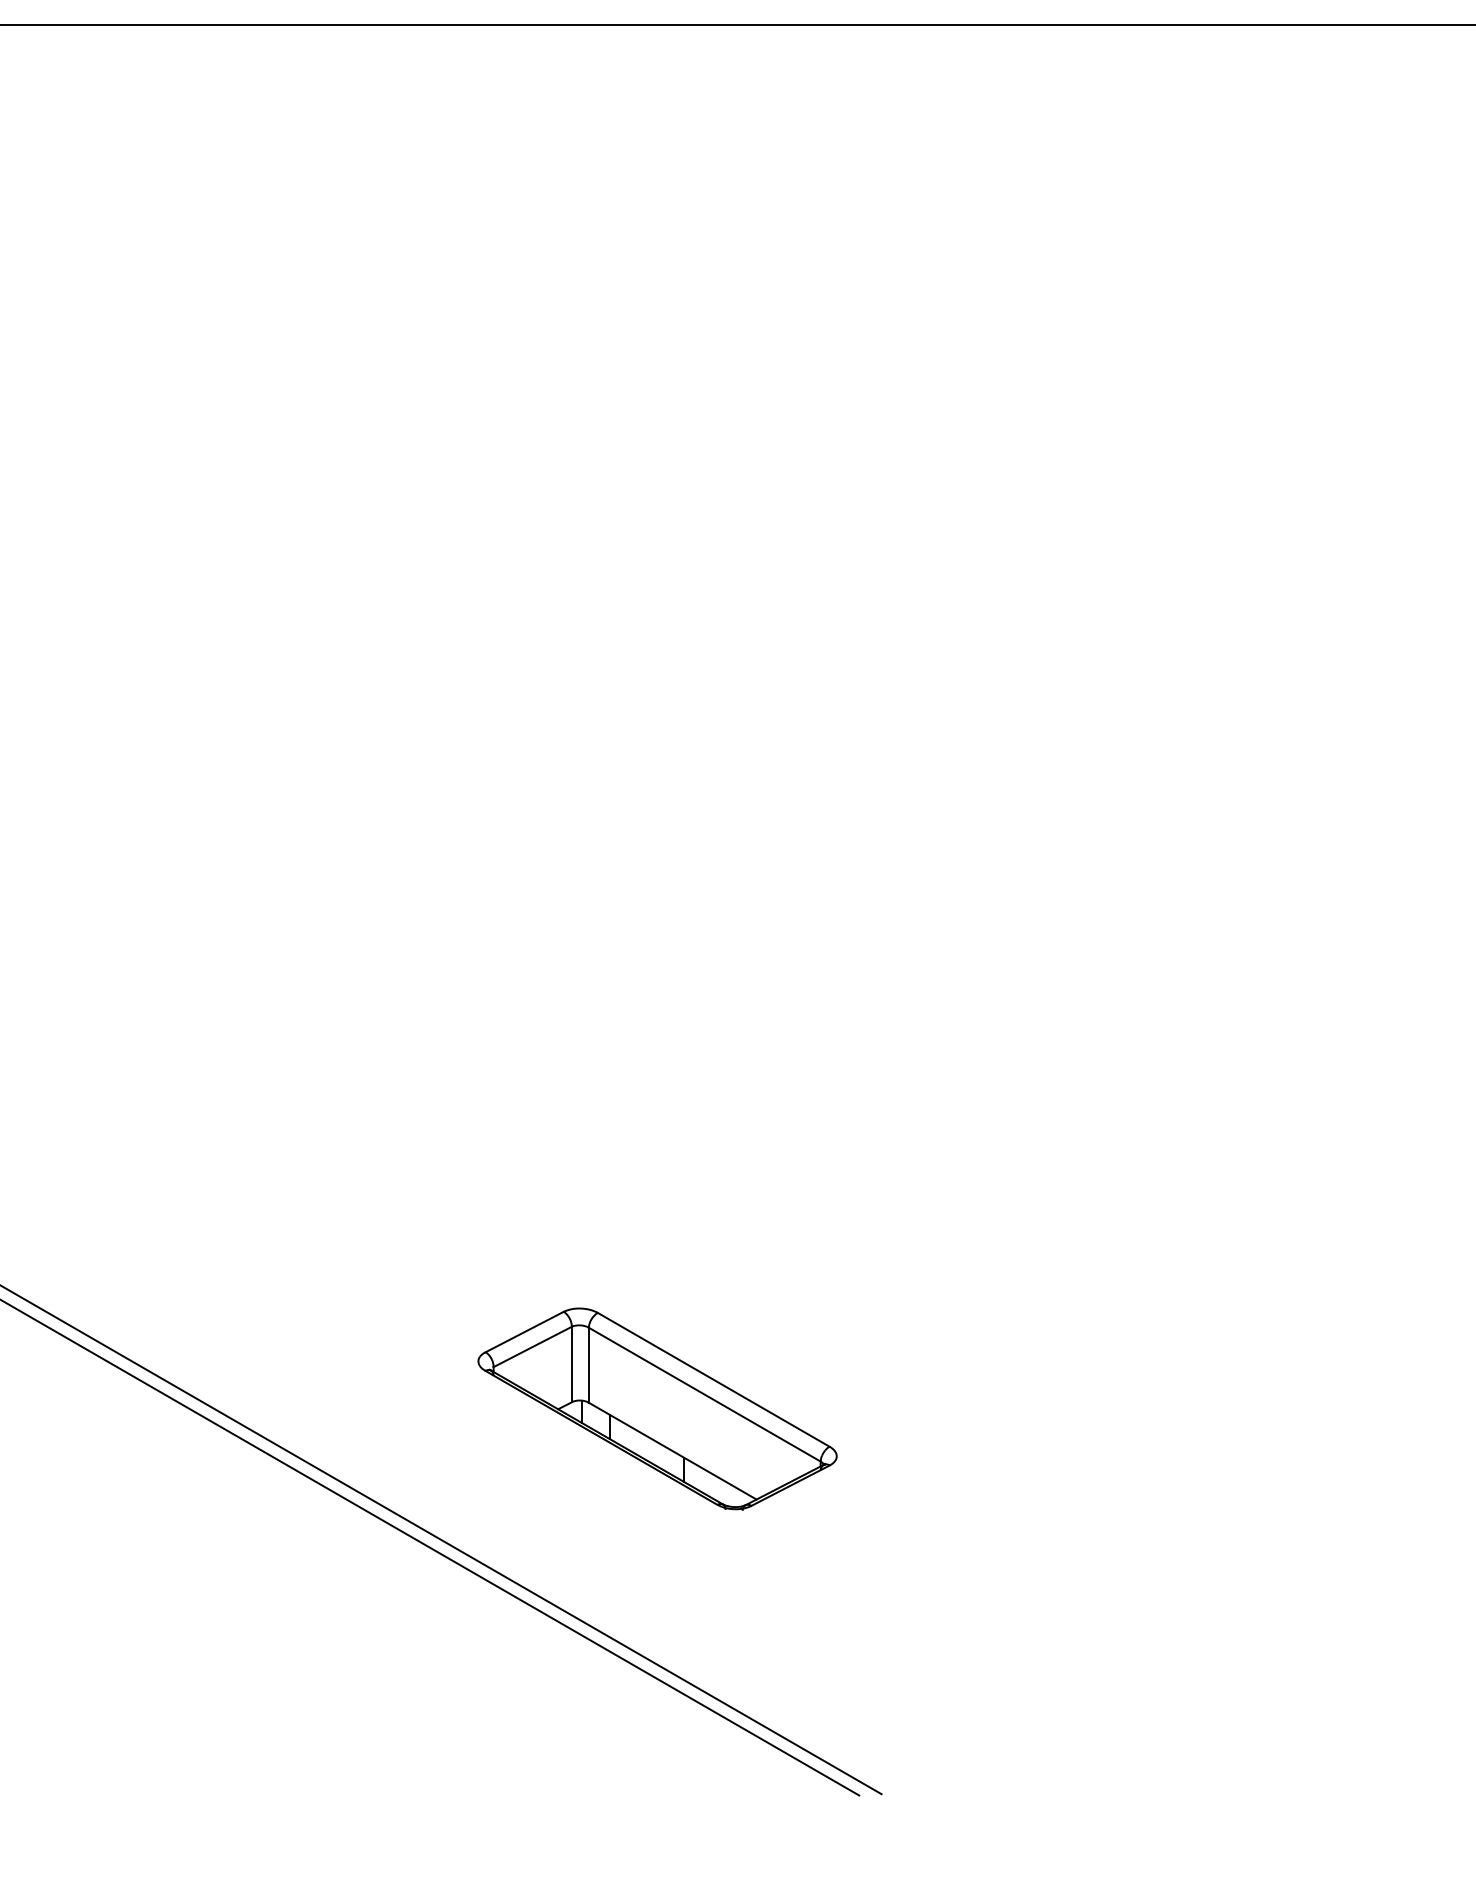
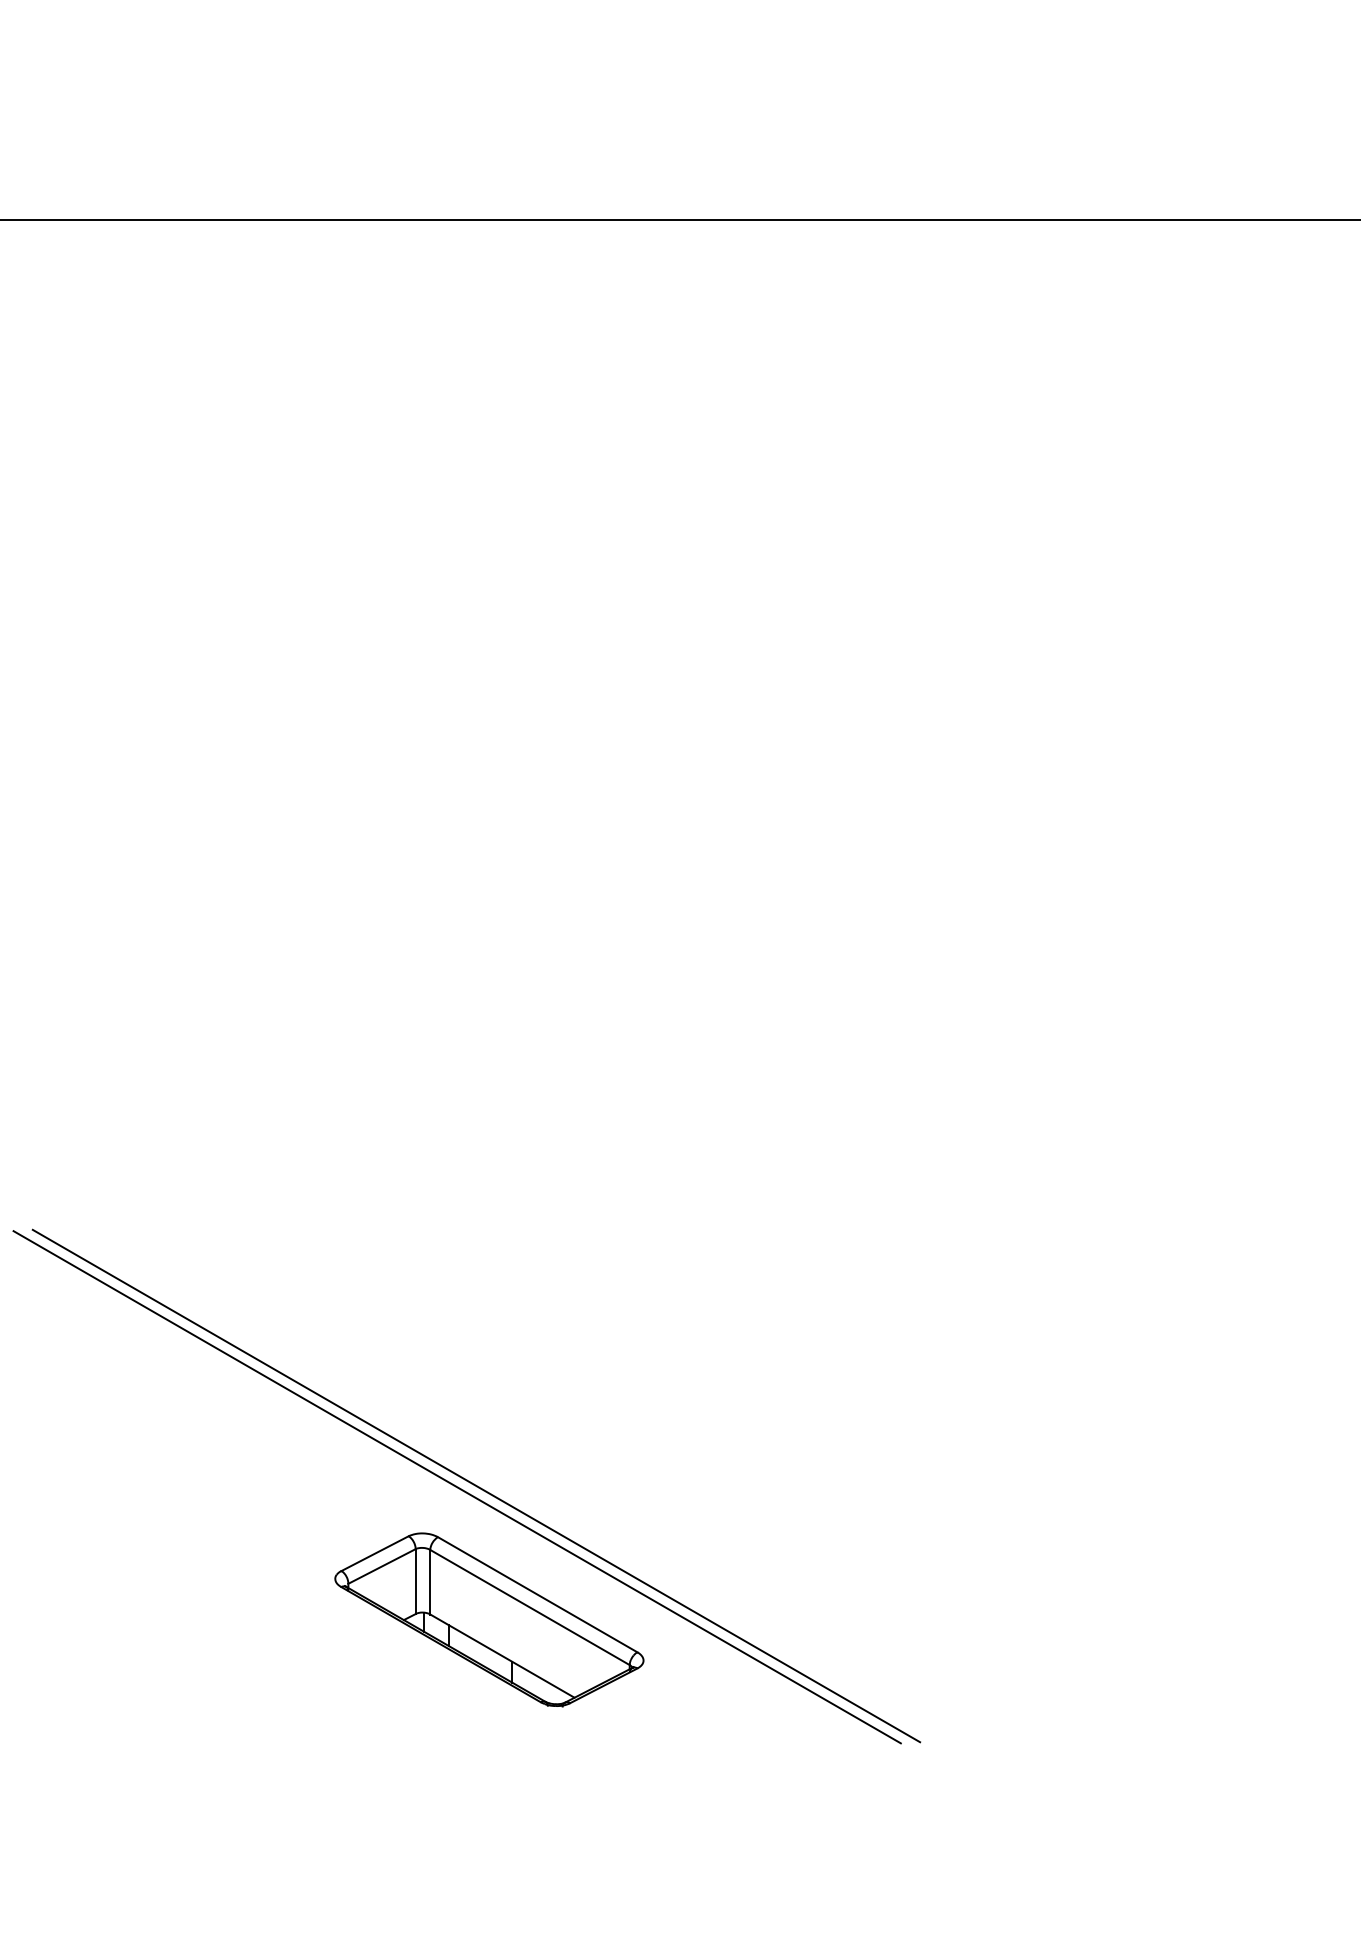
part: (657, 1408) -> (489, 1619), moved

